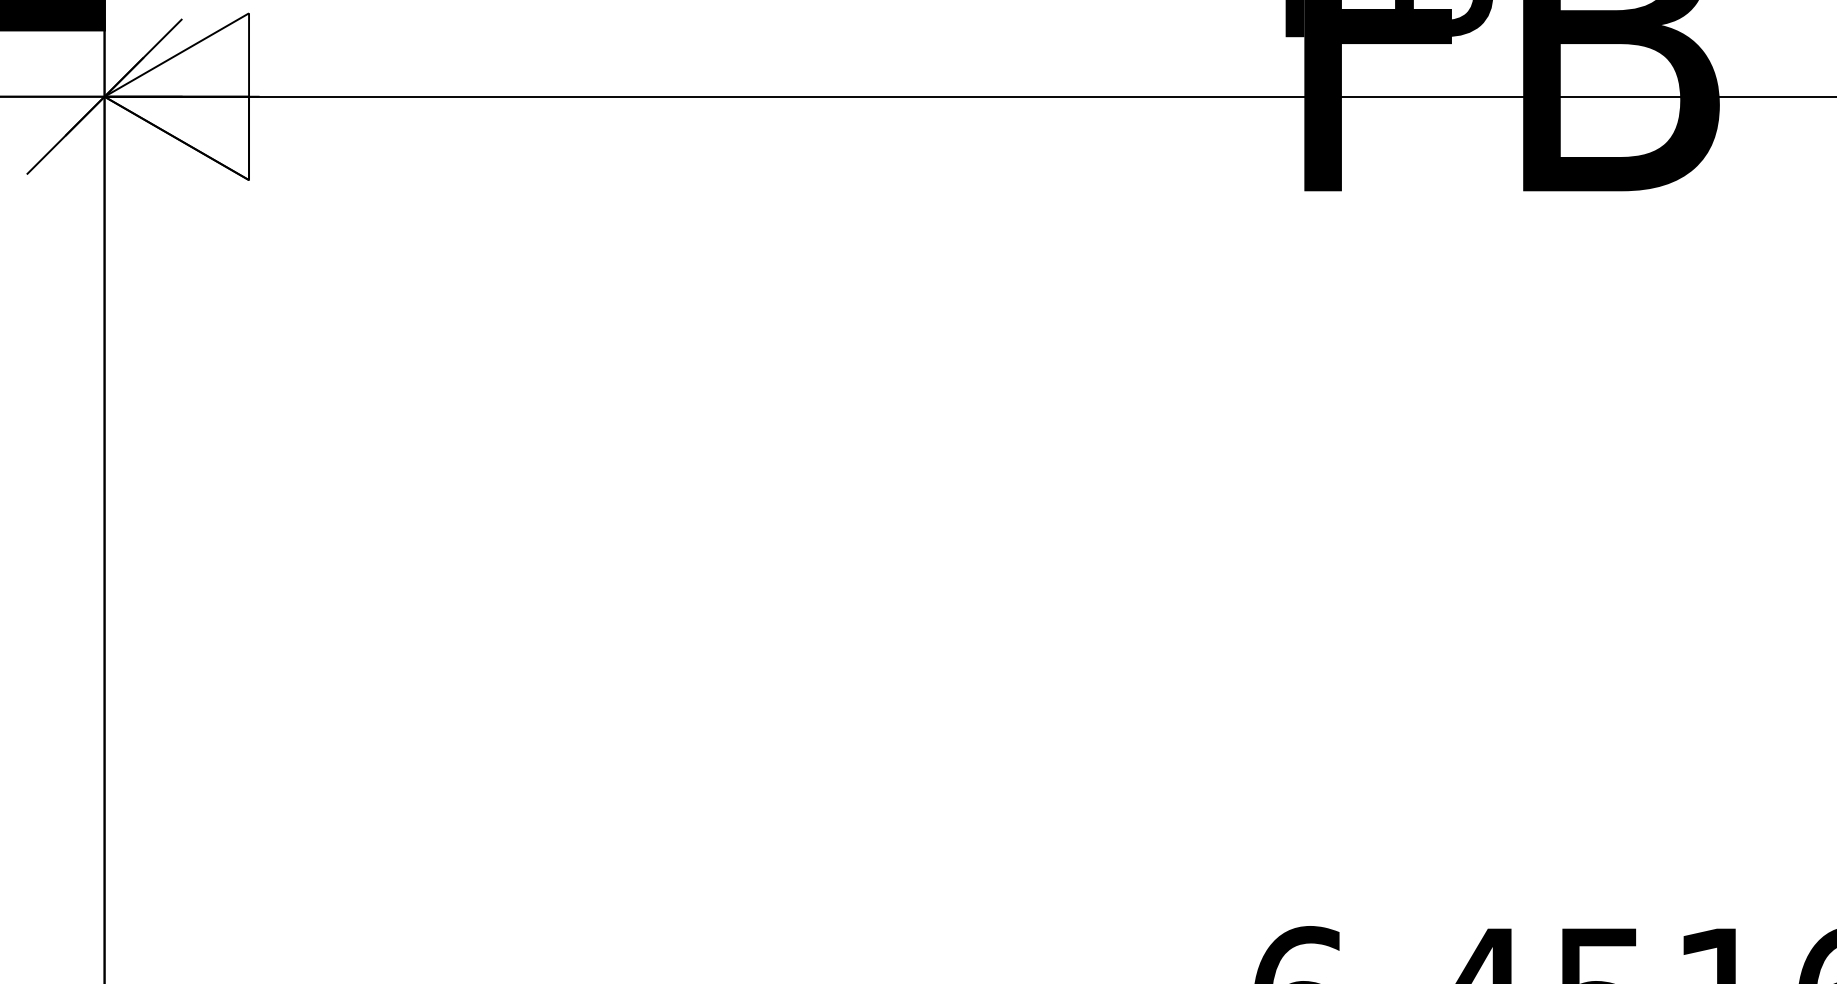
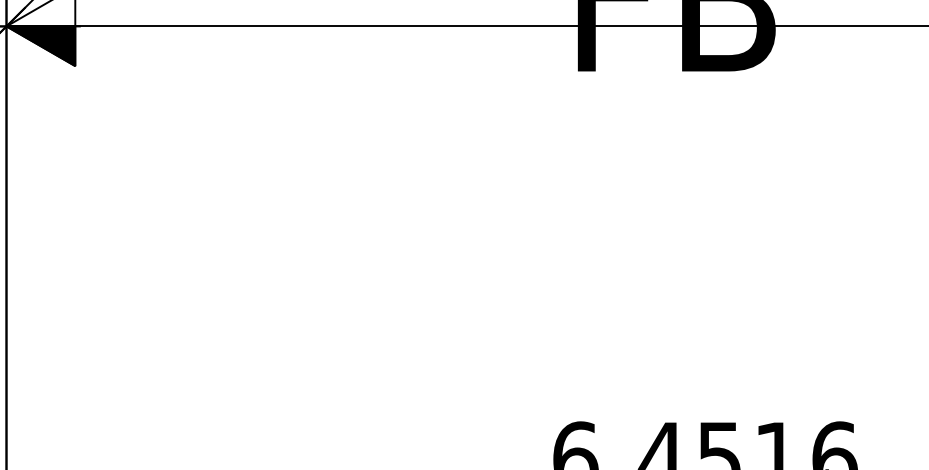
fill: (175, 138) -> (40, 46), added

